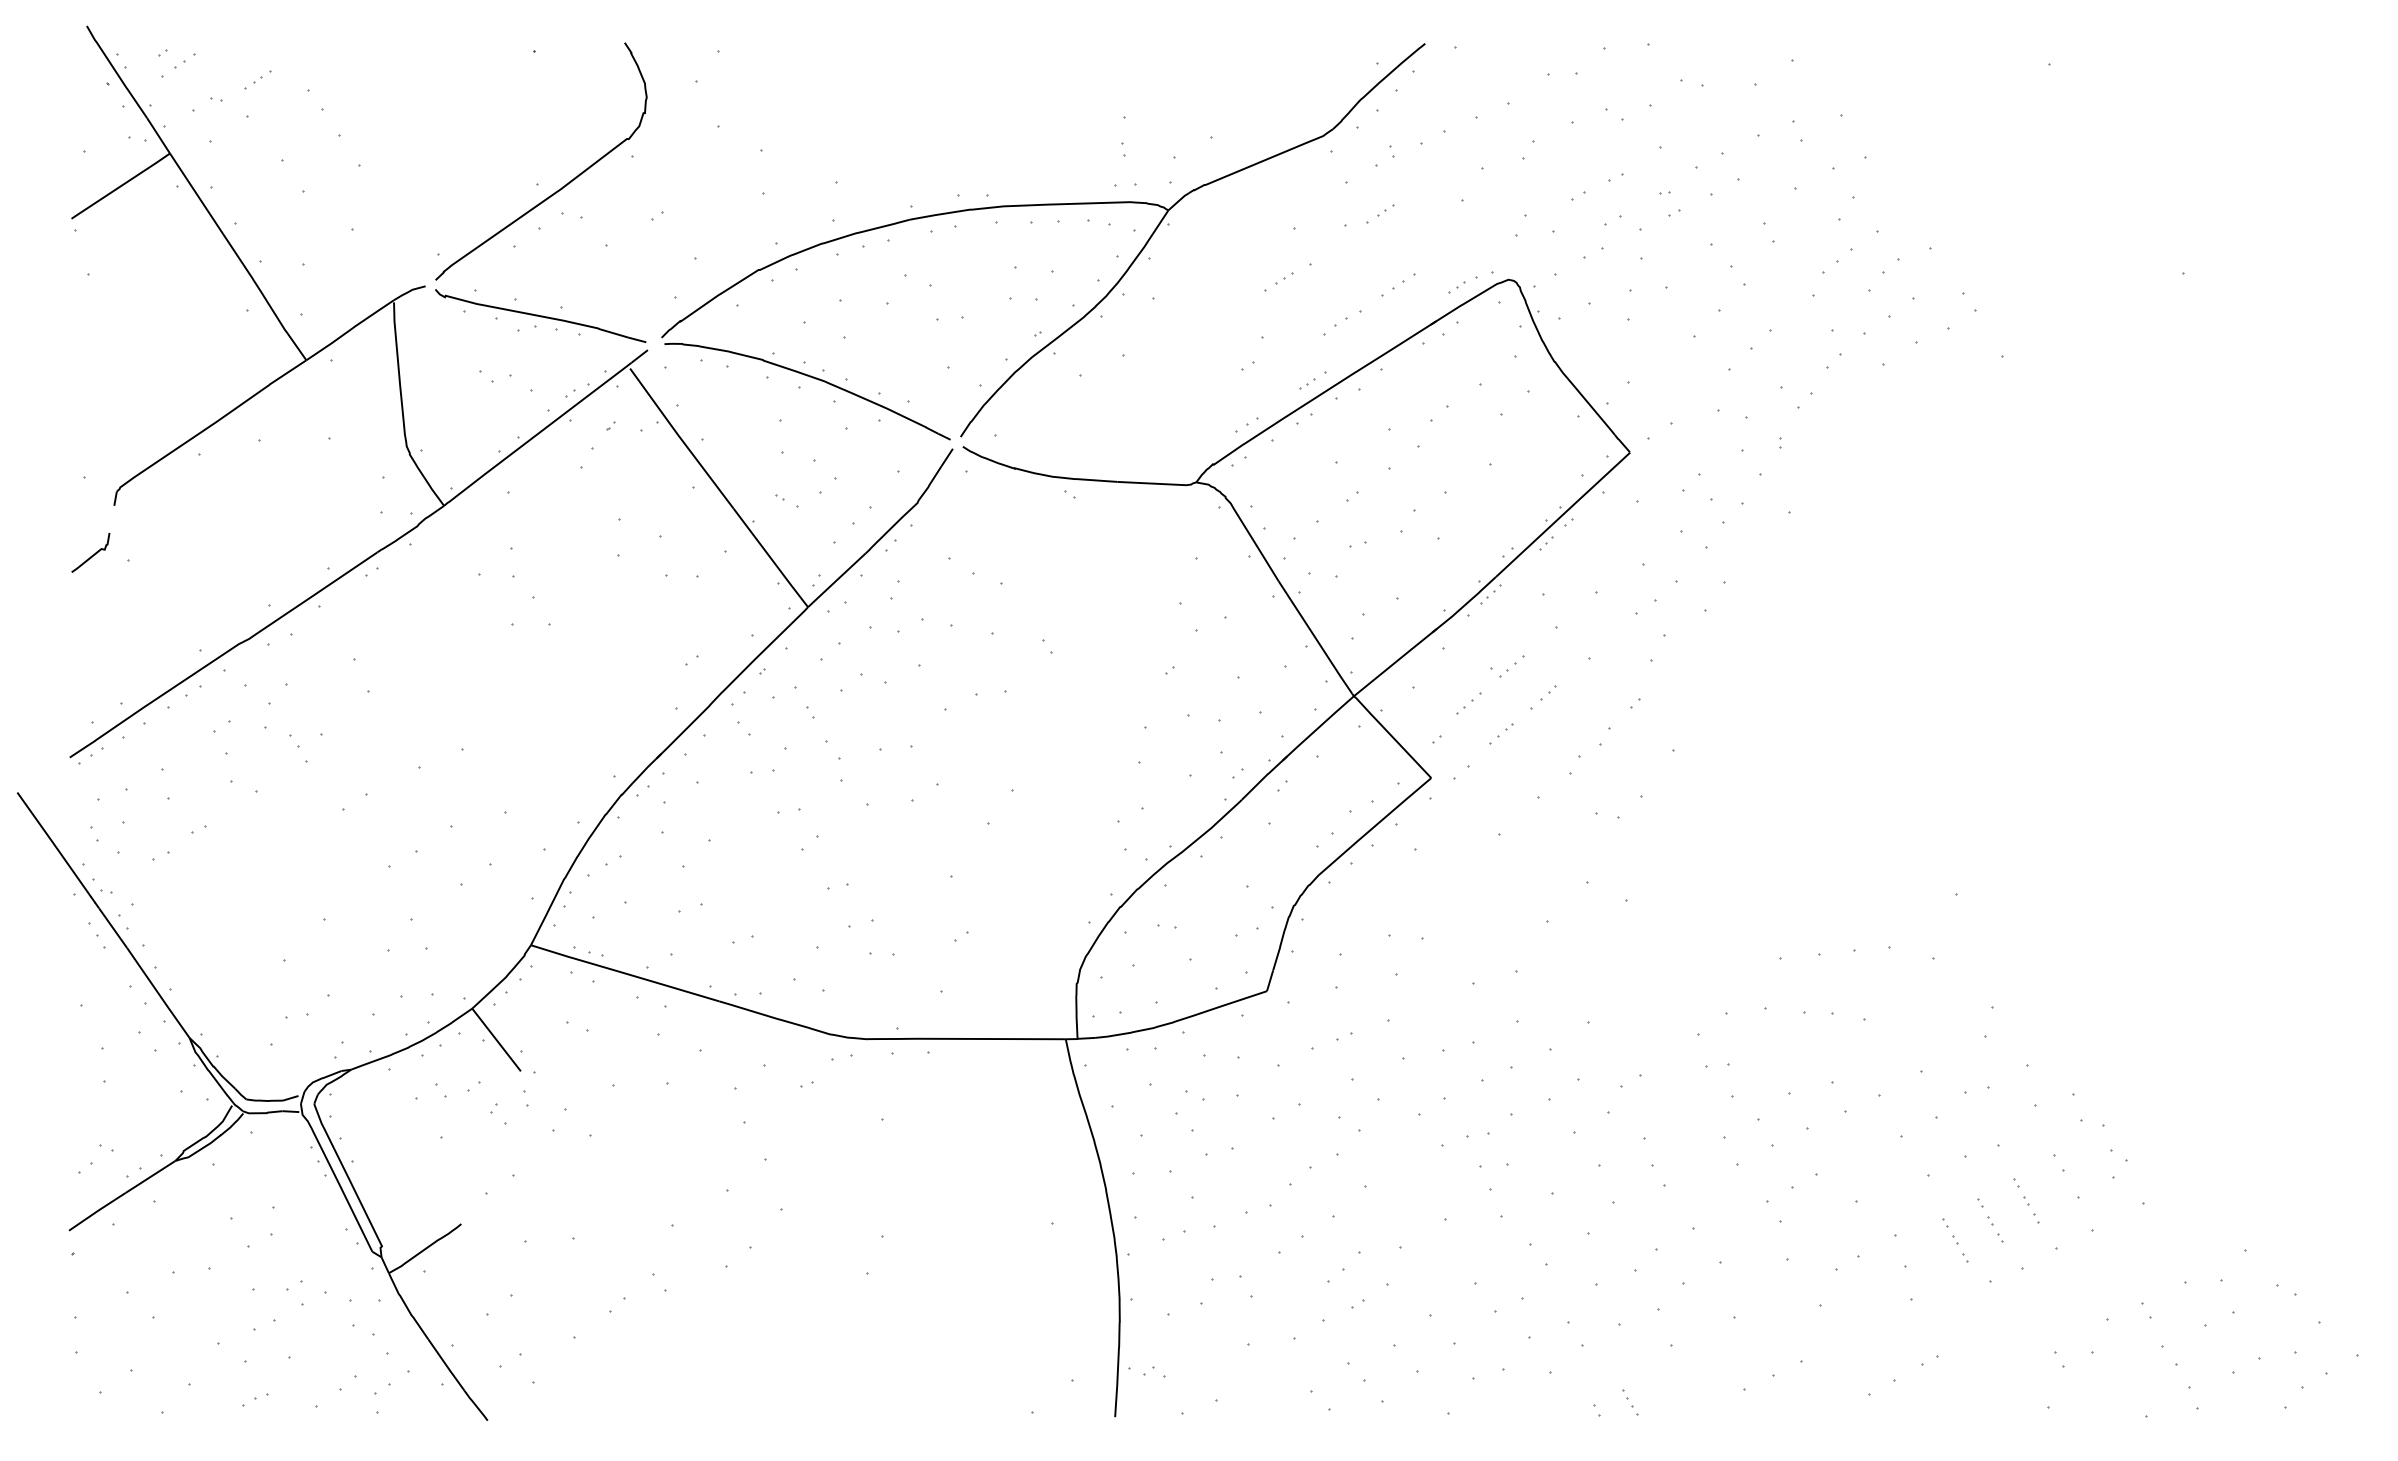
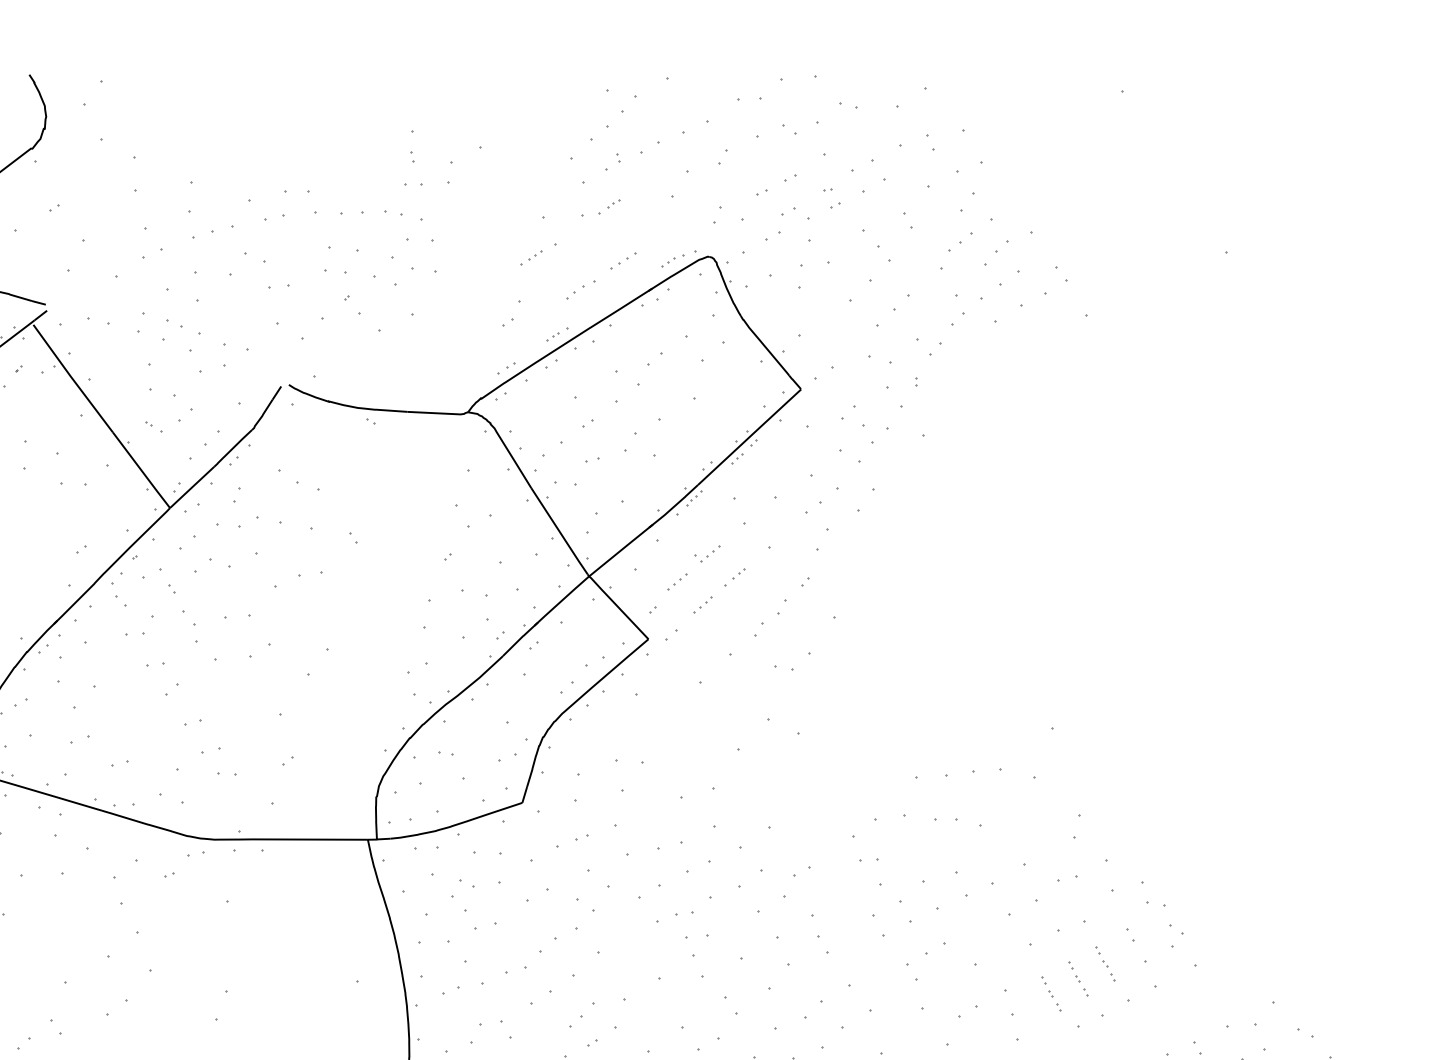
part: (1043, 205) -> (350, 199), removed

